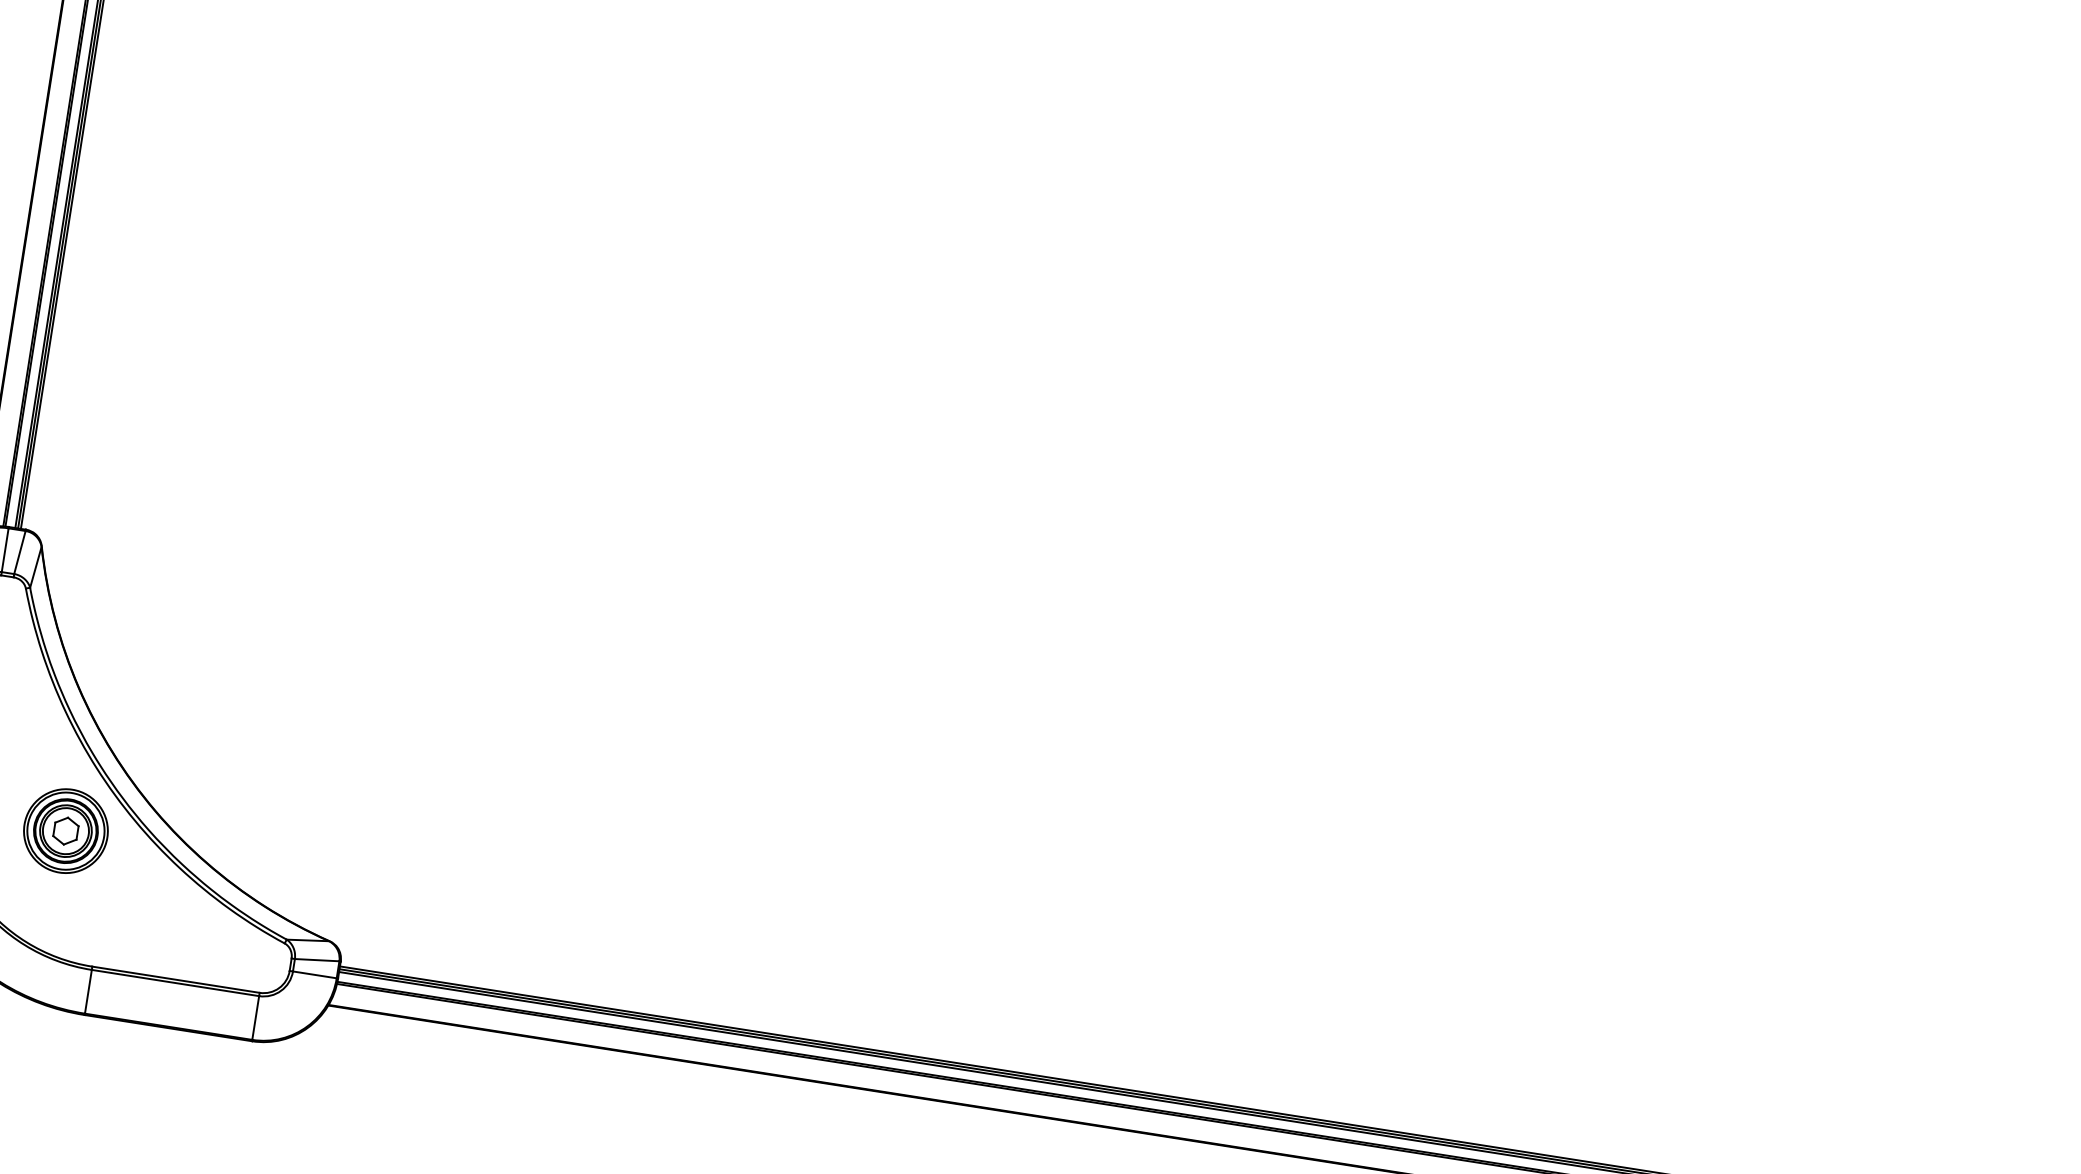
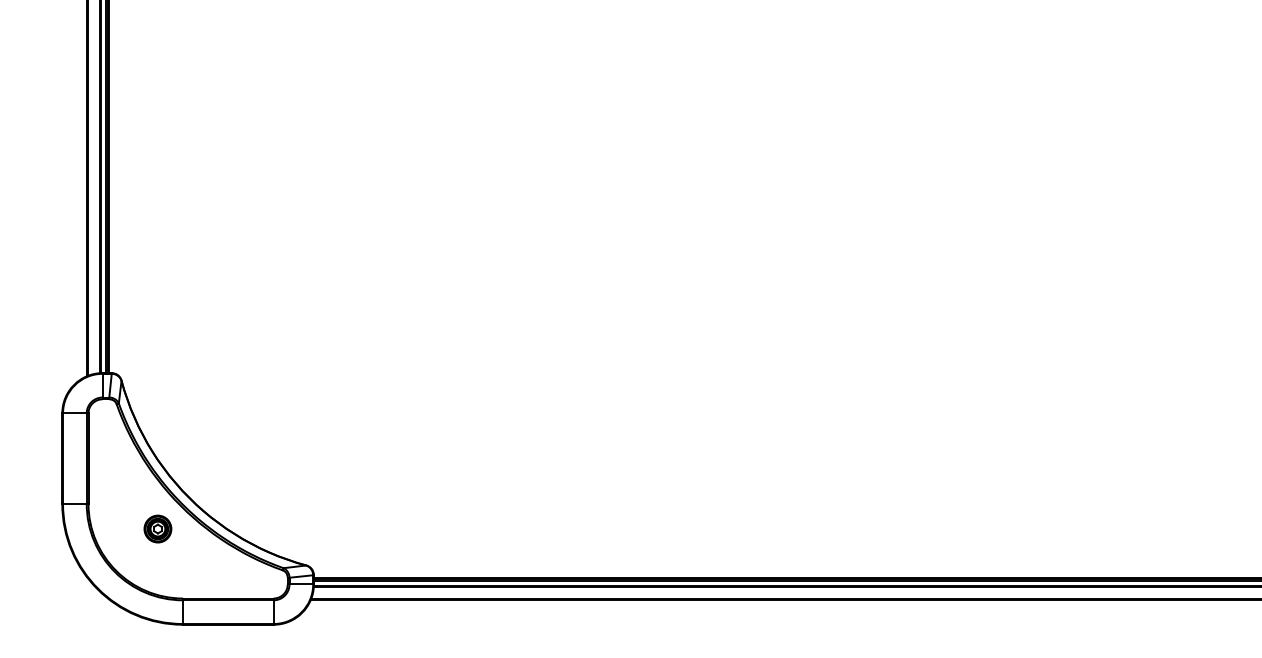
part: (65, 829) -> (157, 528), size x0.6

